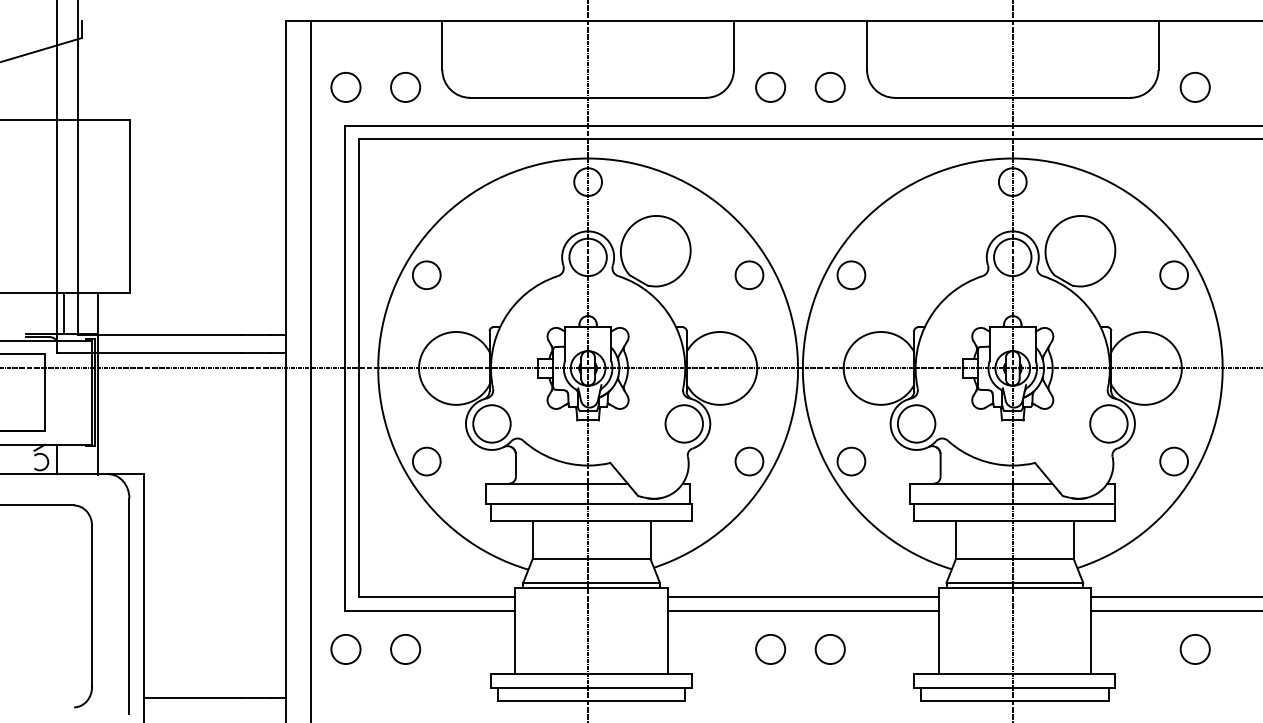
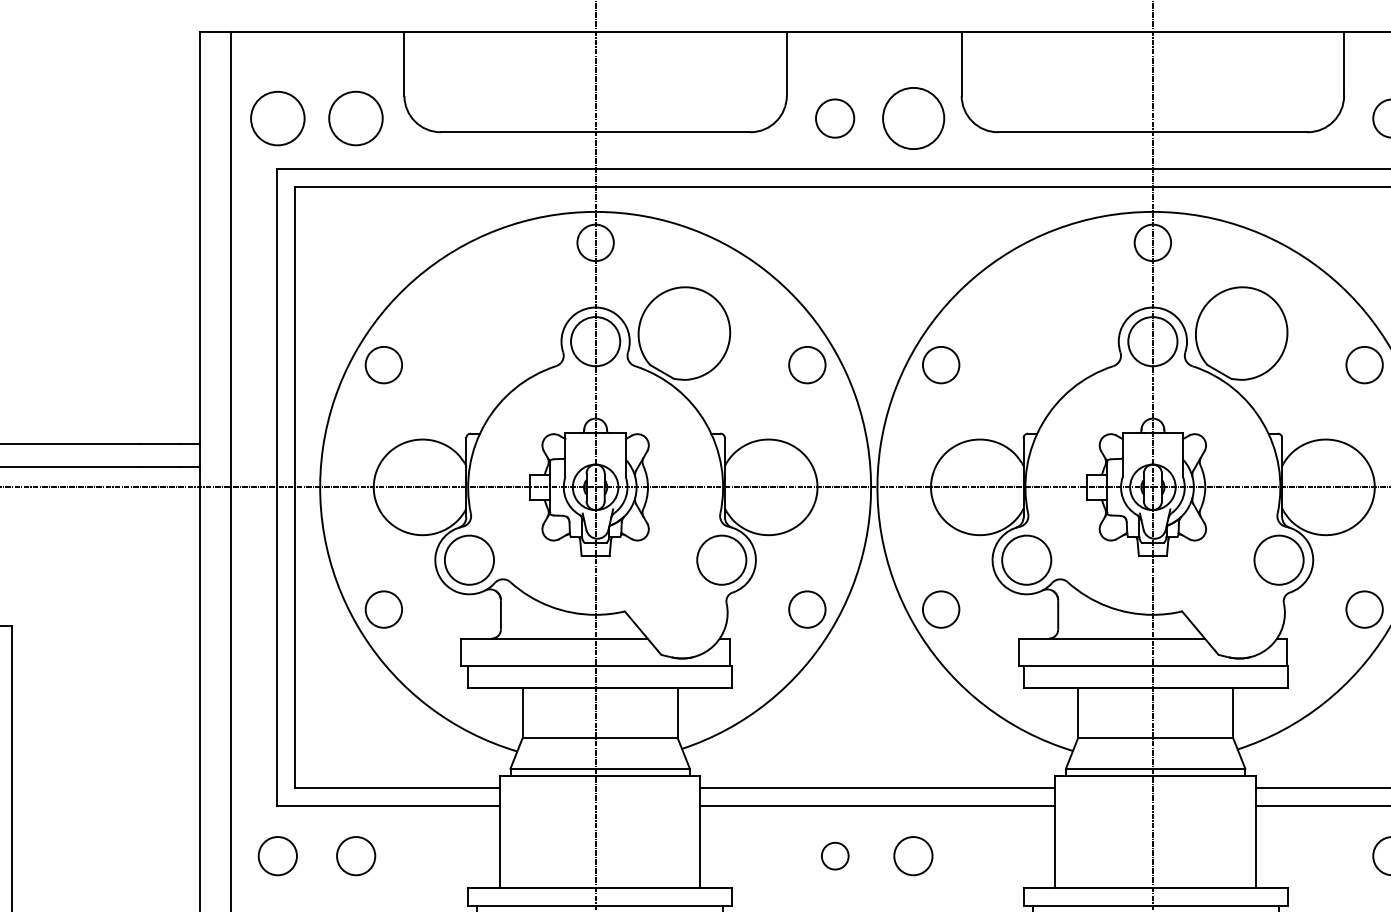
circle: (345, 86) -> (277, 117), size x1.4
circle: (405, 87) -> (355, 118), size x1.4
circle: (829, 87) -> (912, 118), size x1.6
circle: (770, 649) -> (834, 856), size x0.7

